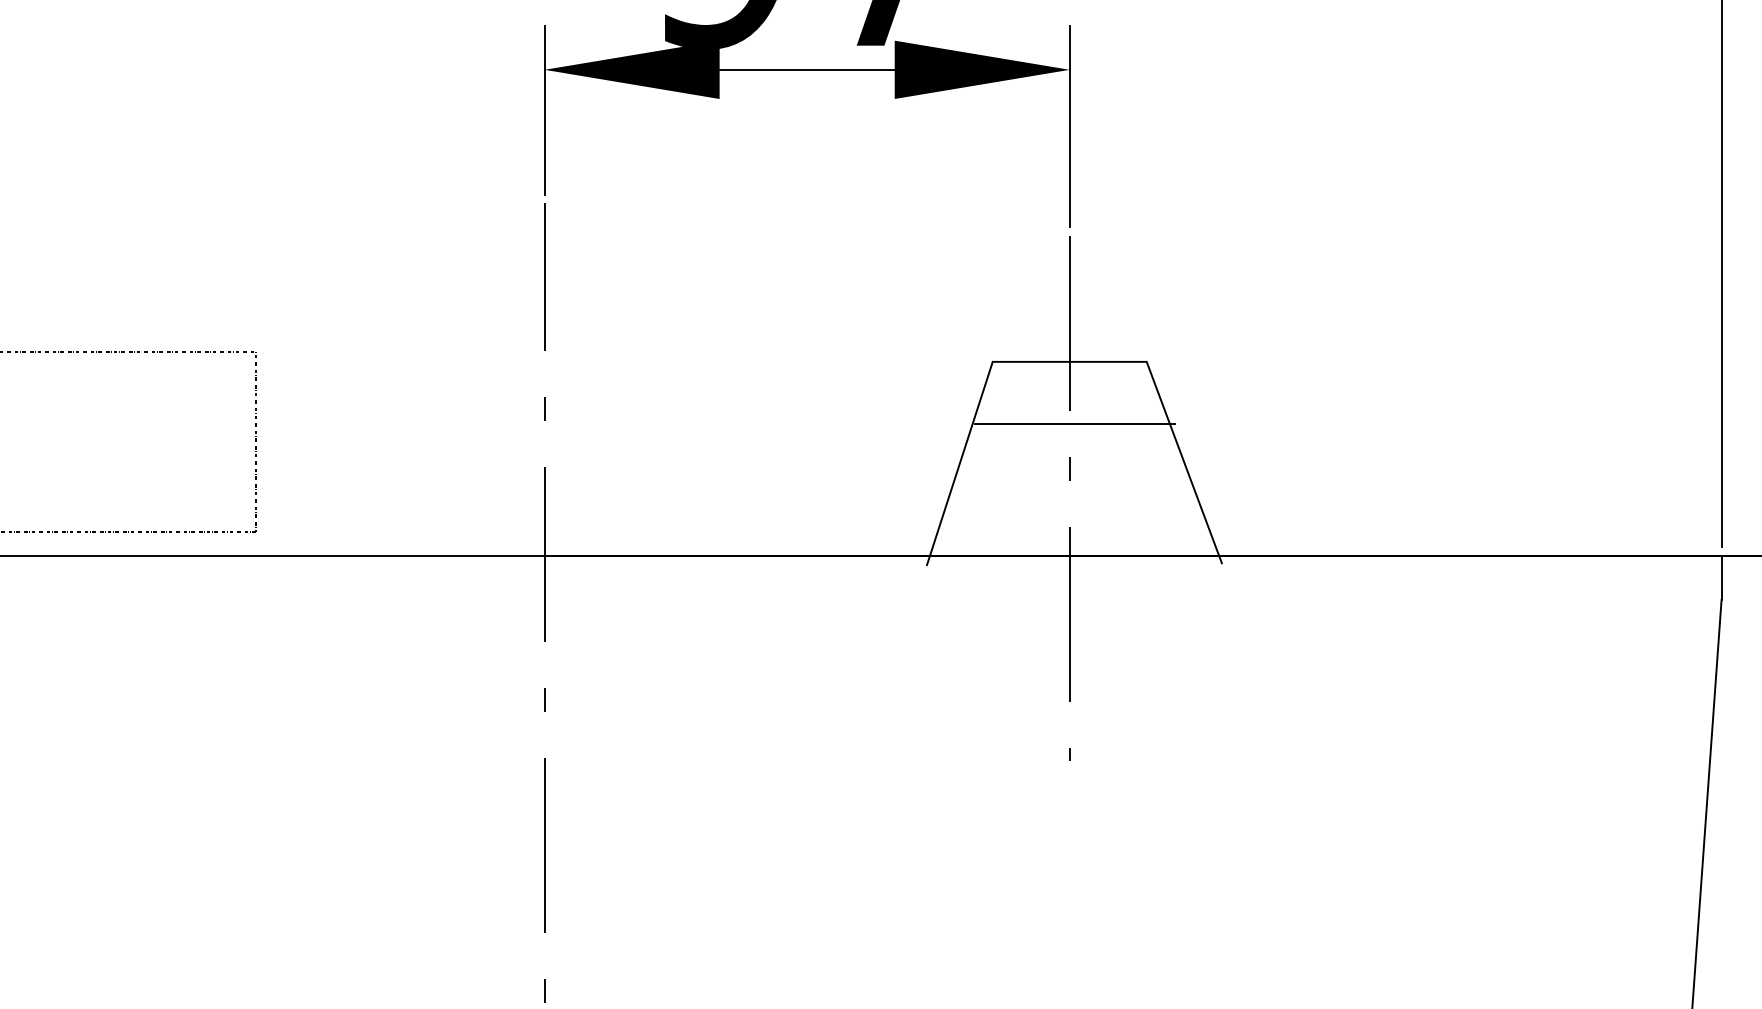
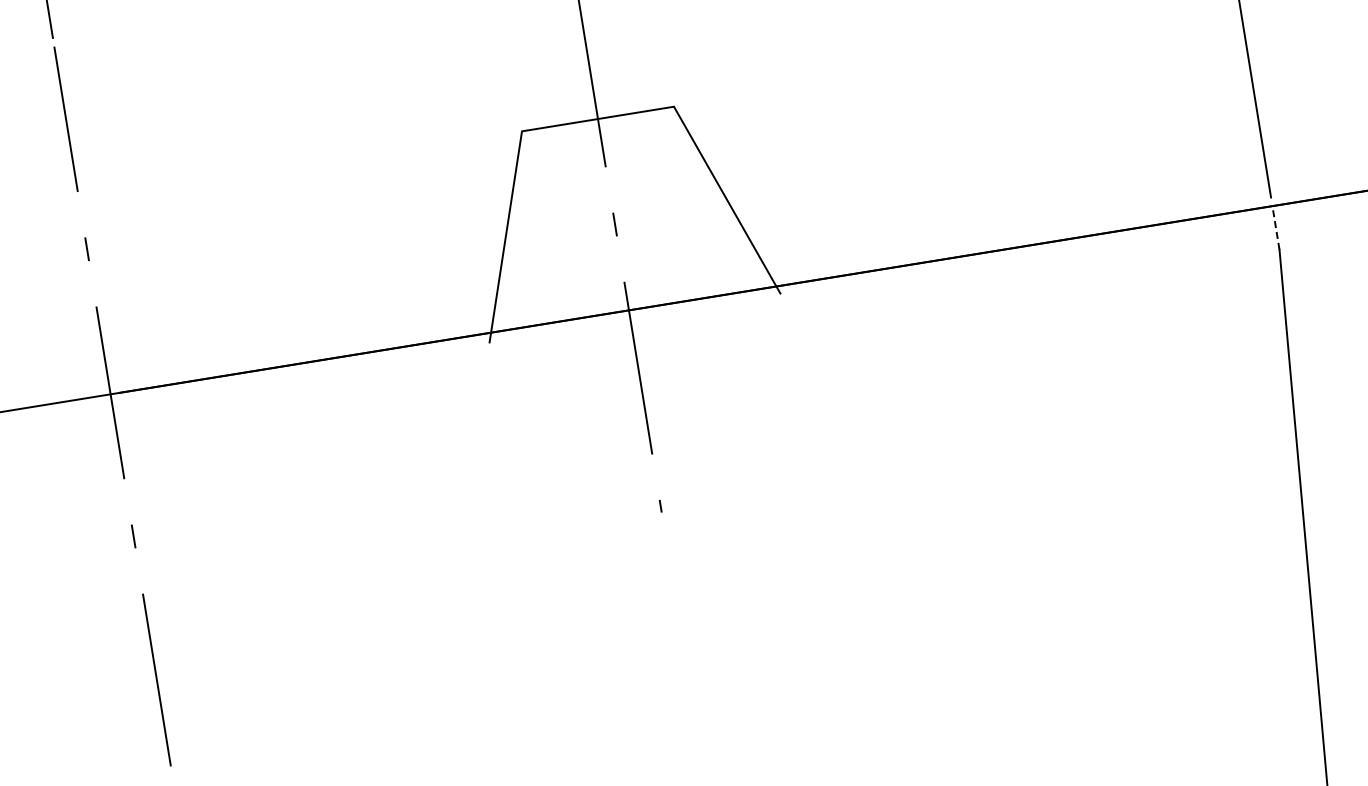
line: (1074, 424) -> (612, 180), removed
line: (1721, 577) -> (1275, 227), solid -> dashed

